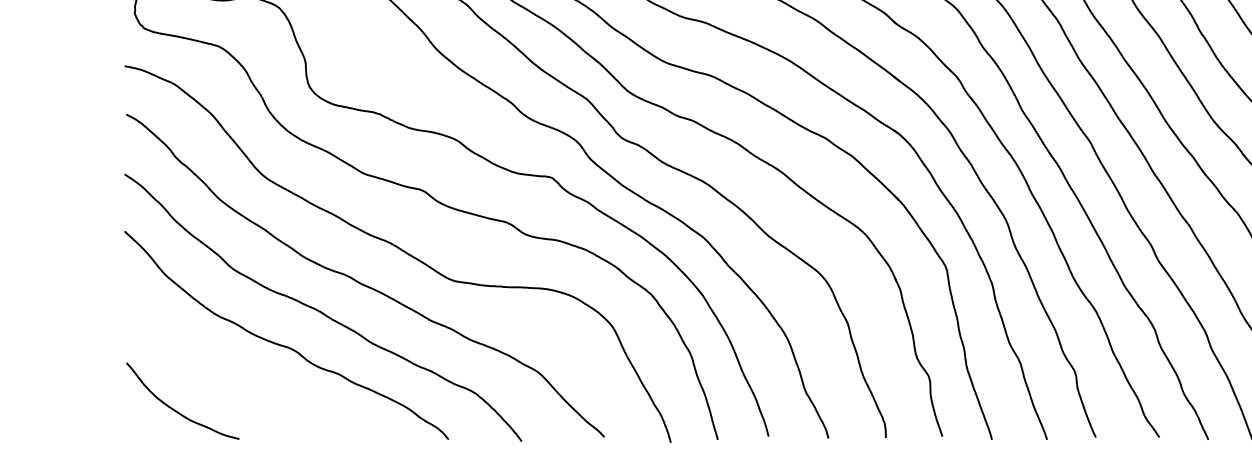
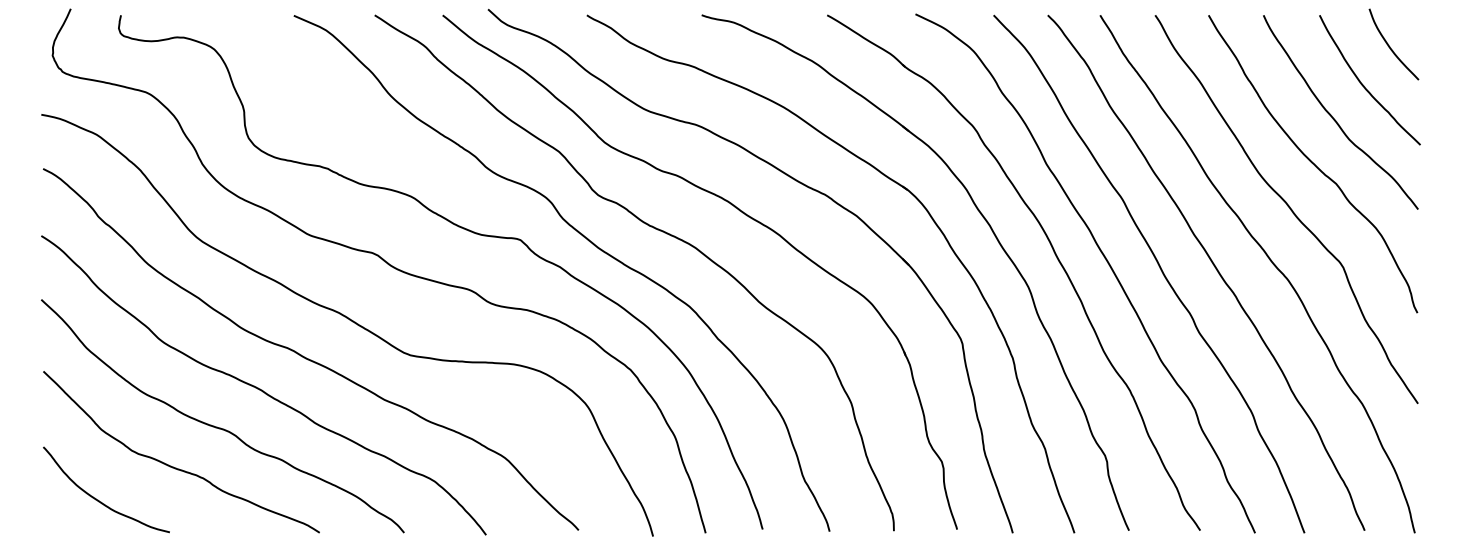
curve: (245, 381) -> (176, 467), added

